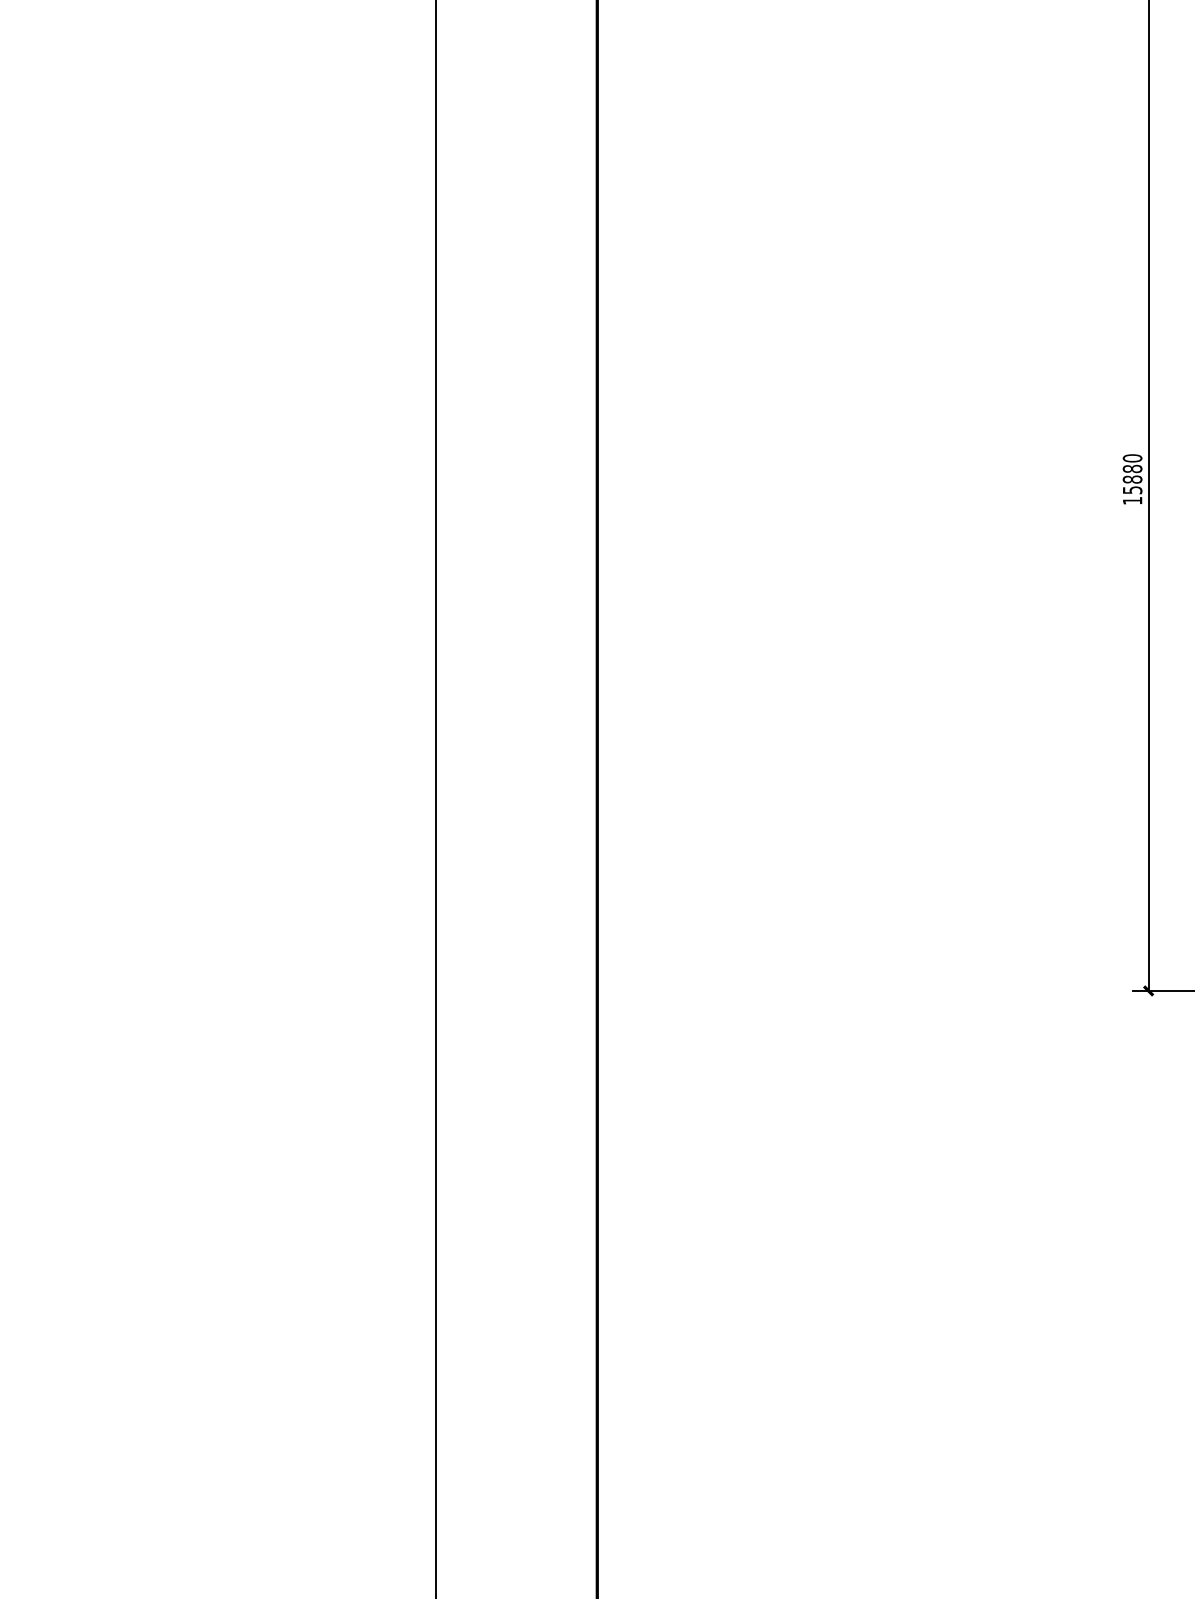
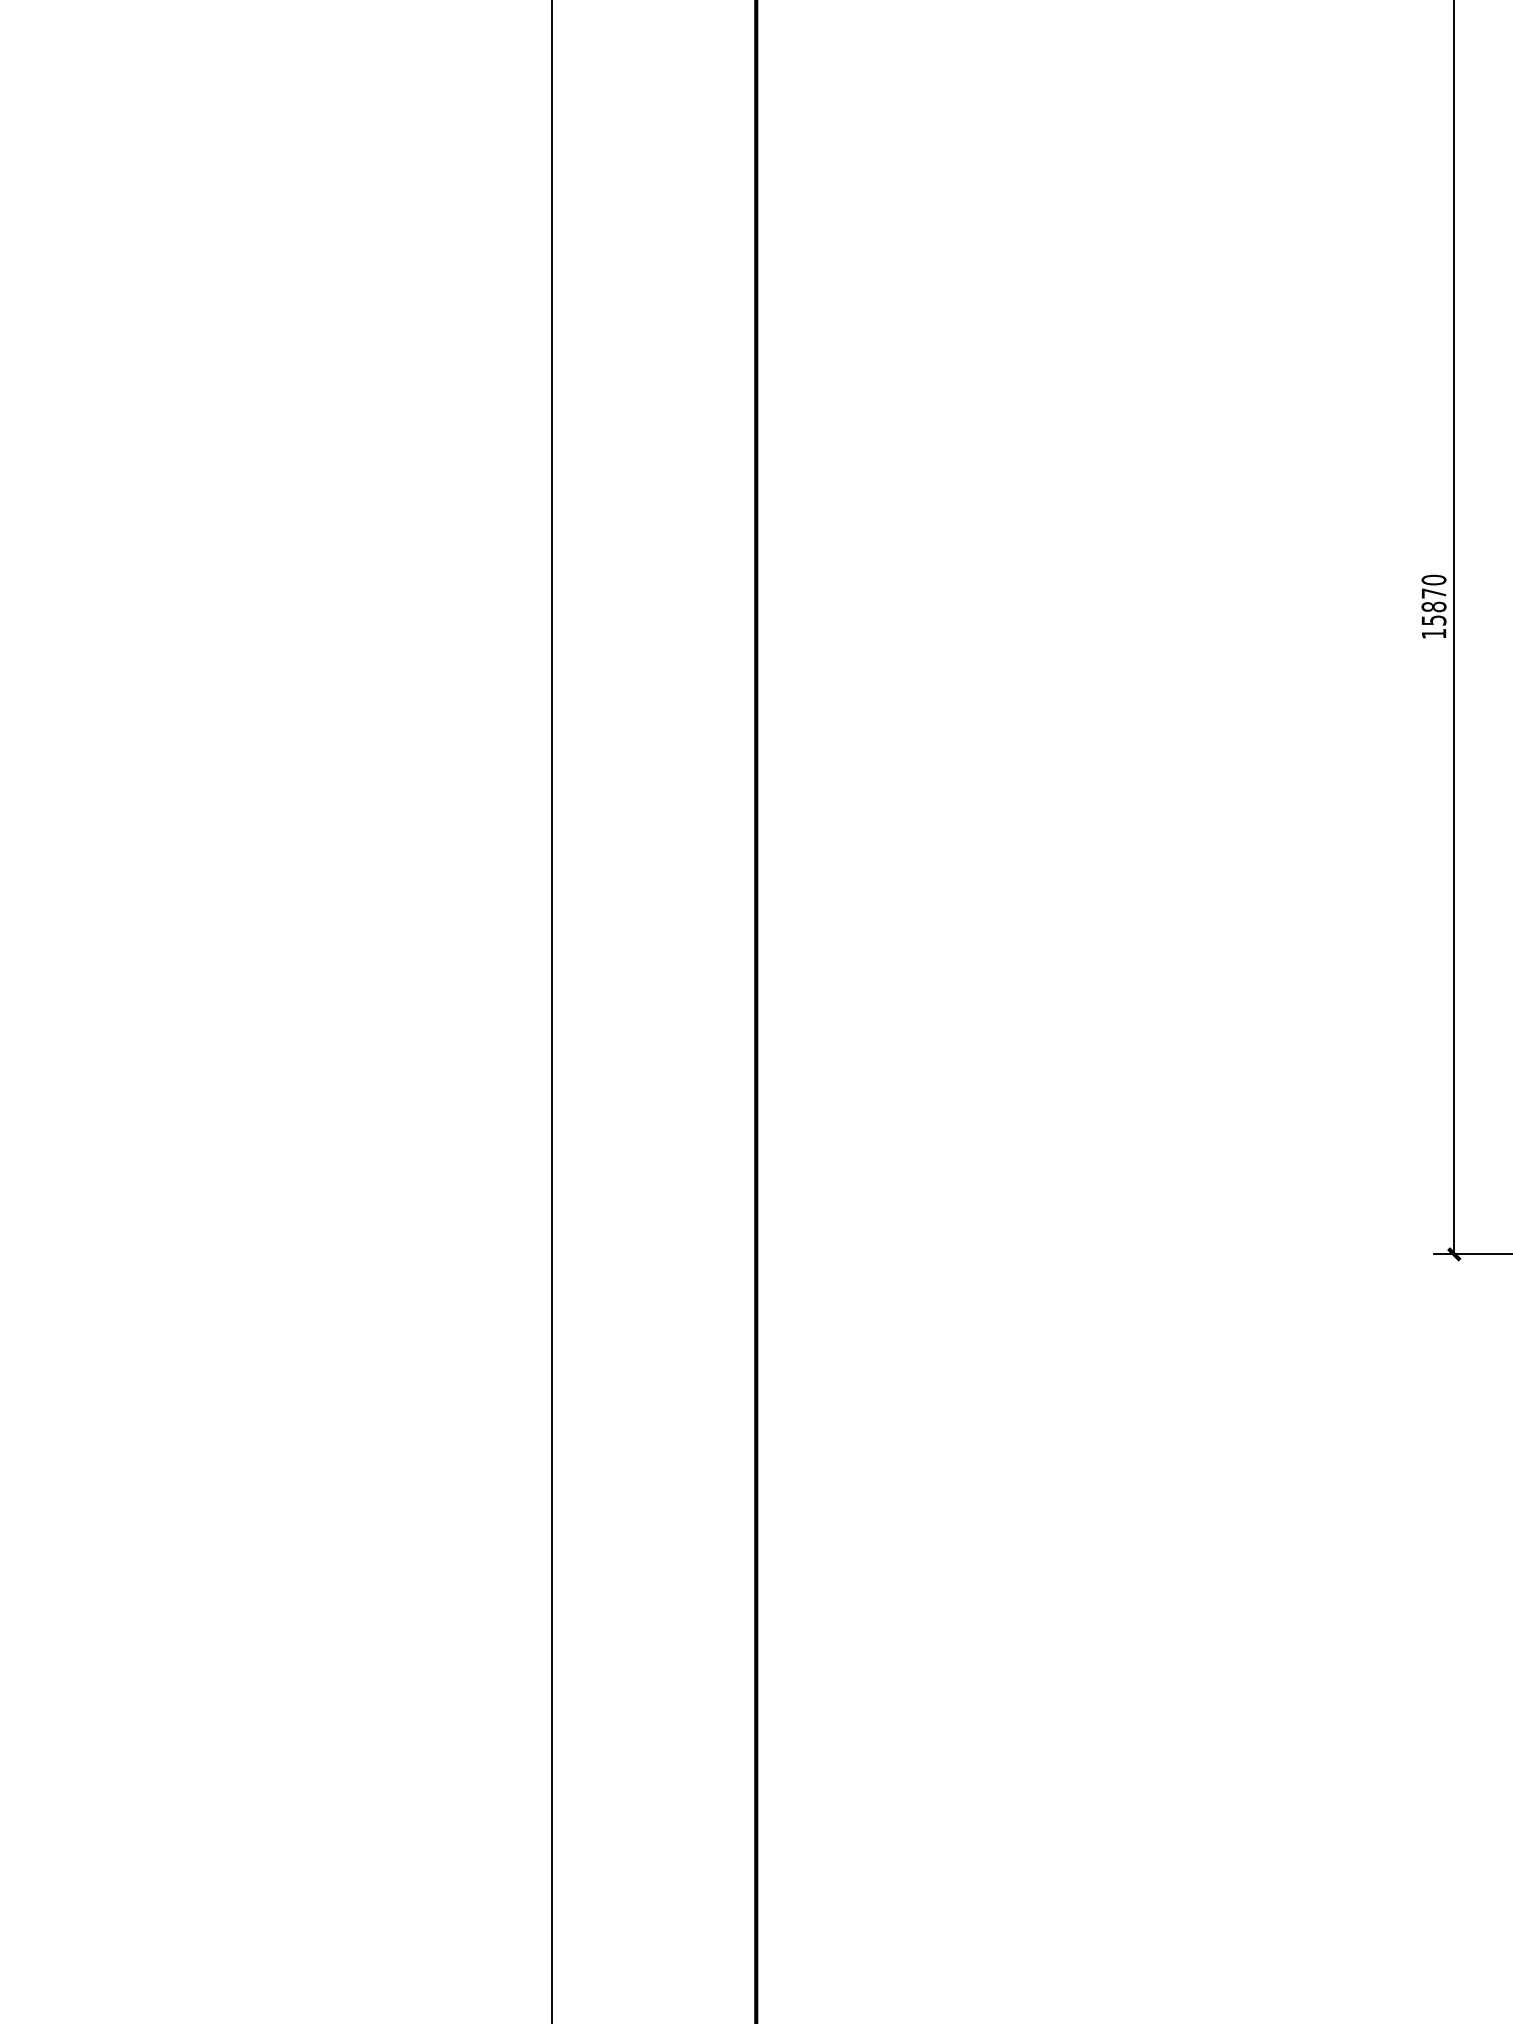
text: (1132, 468) -> (1433, 593), 15880 -> 15870

